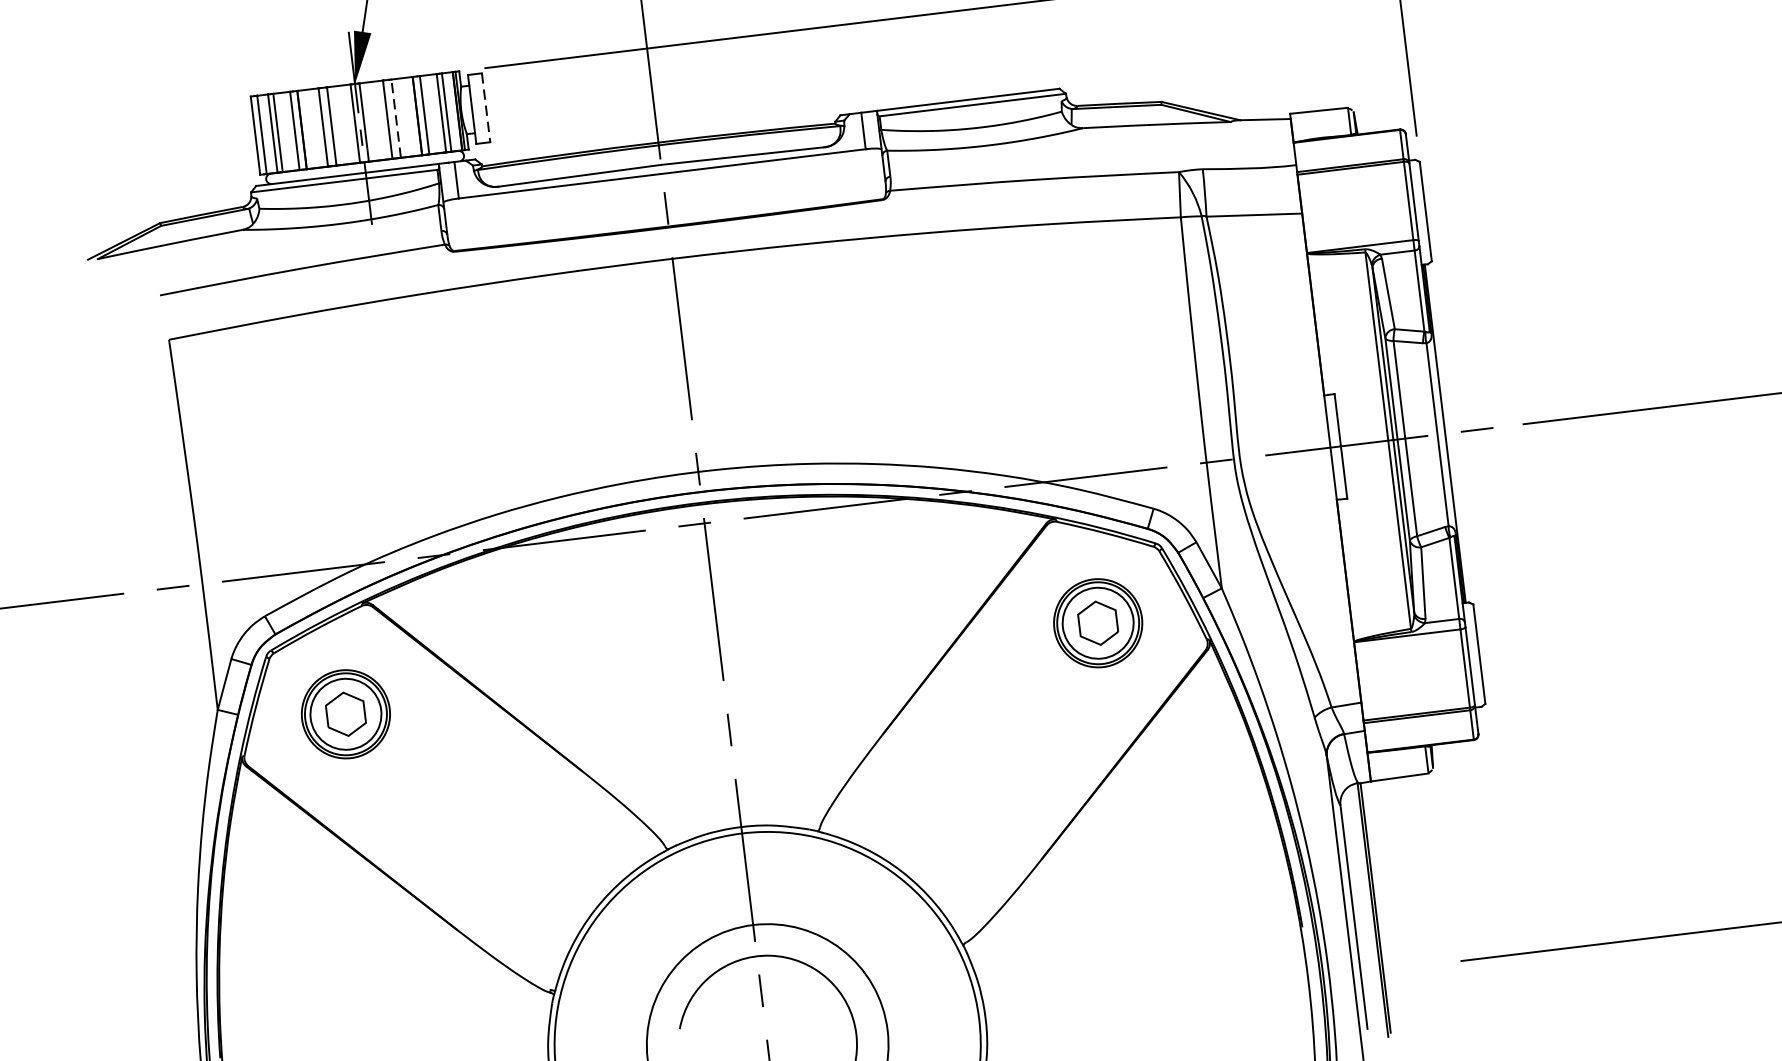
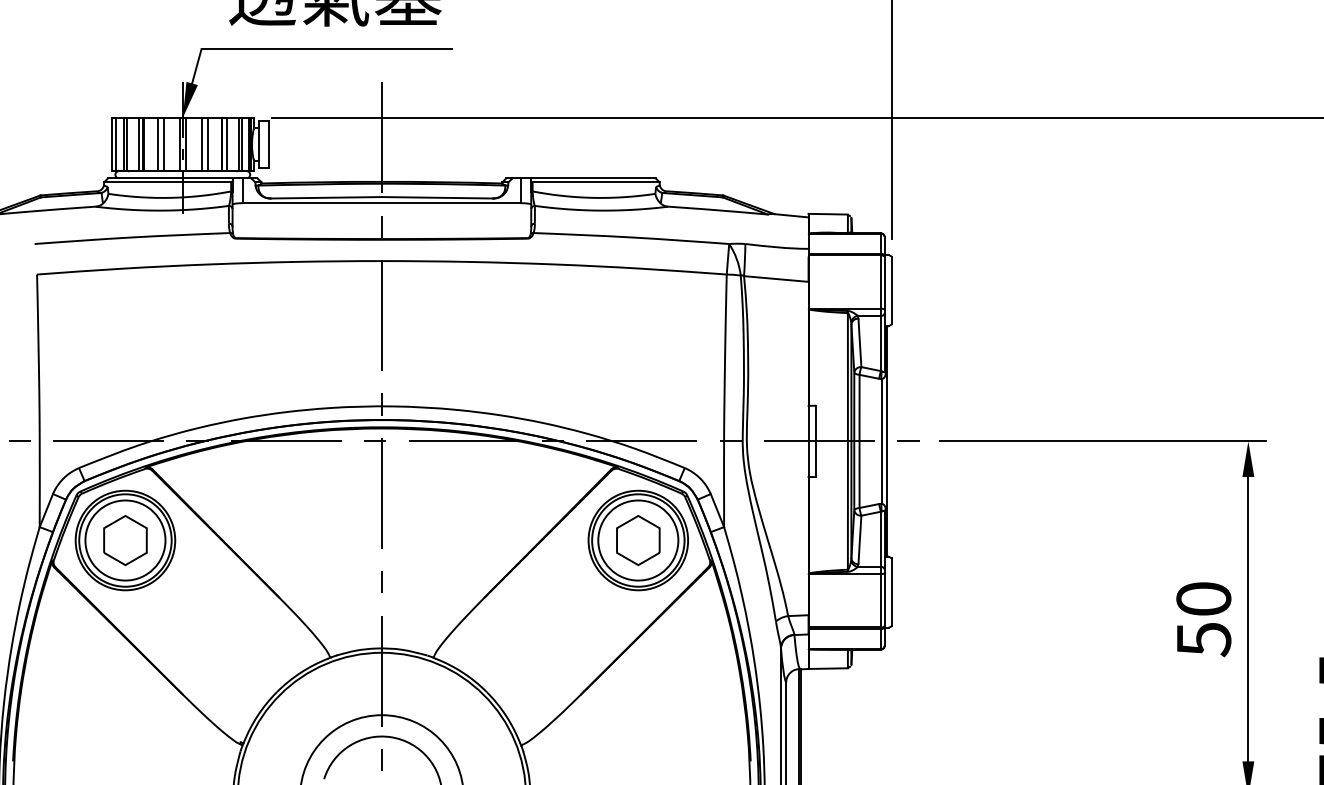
line: (485, 107) -> (268, 144), dashed -> solid
line: (395, 118) -> (207, 144), dashed -> solid
part: (1097, 623) -> (637, 540), size x1.67
part: (345, 714) -> (125, 540), size x1.67

